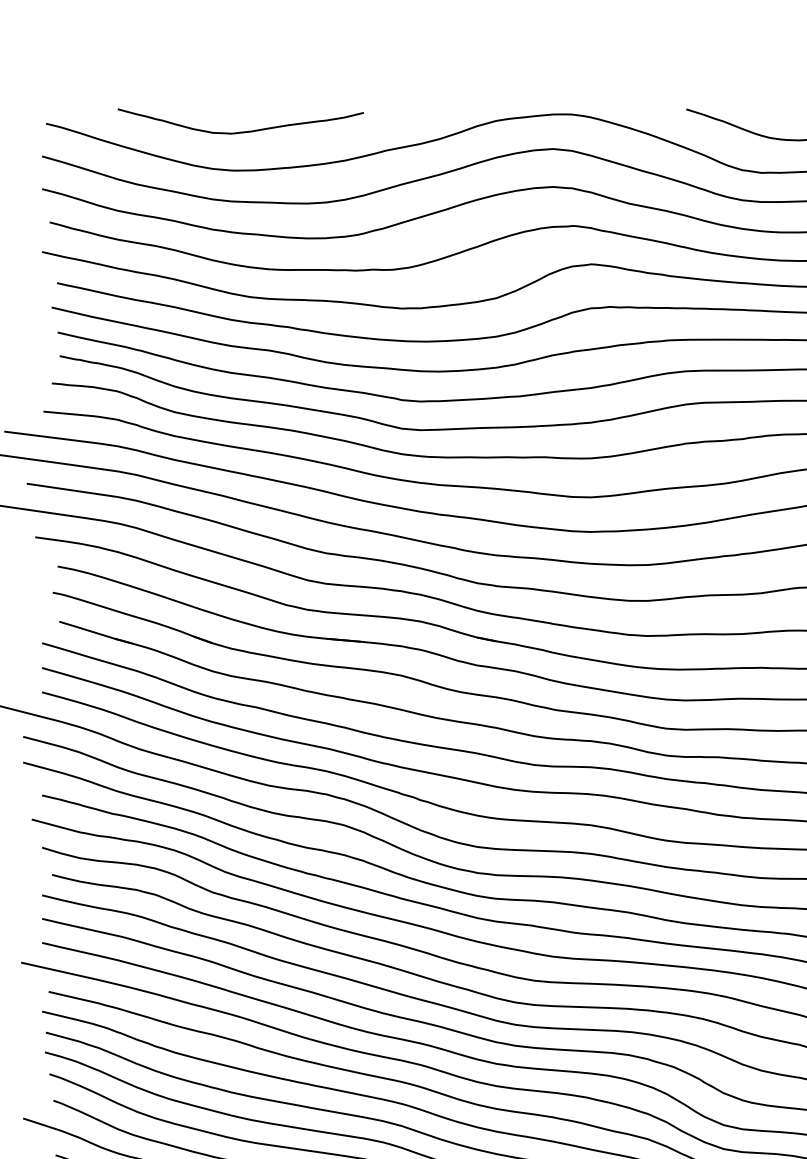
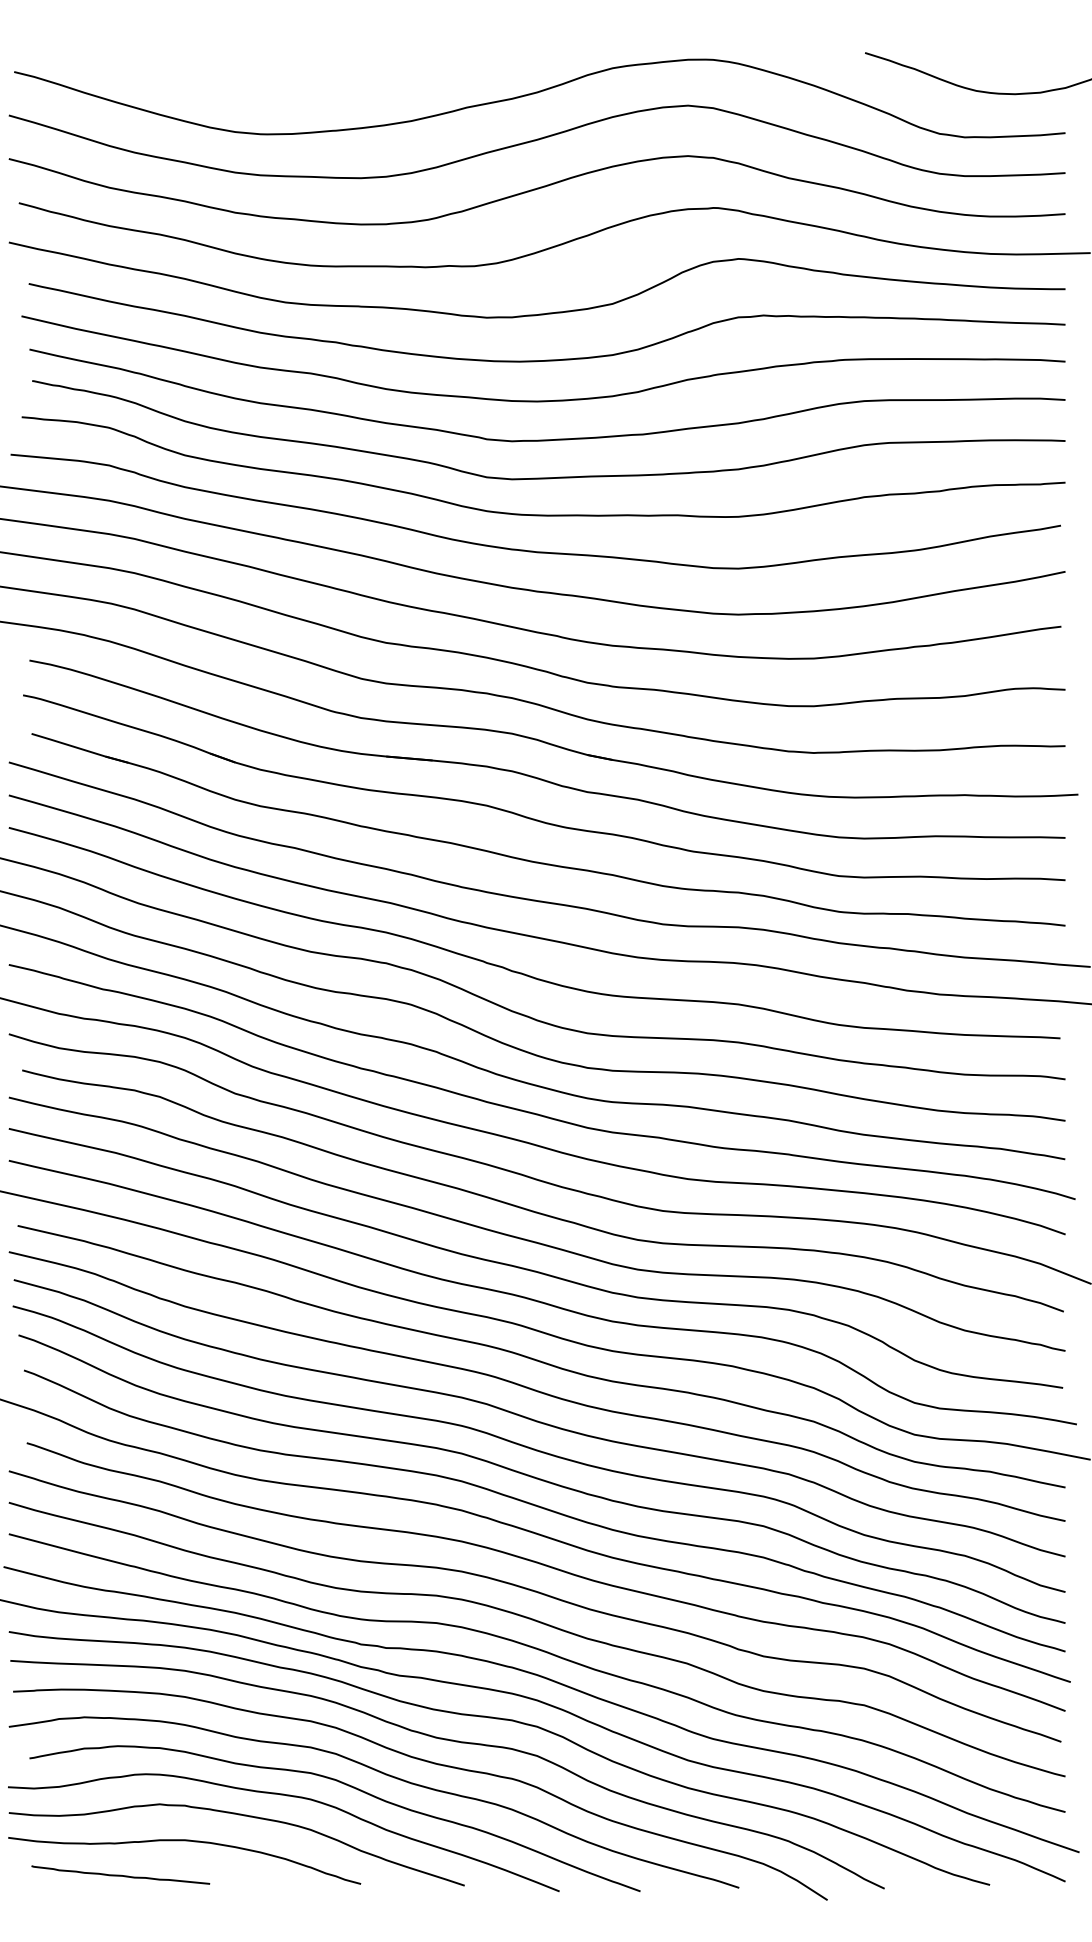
curve: (241, 131) -> (274, 82), removed

